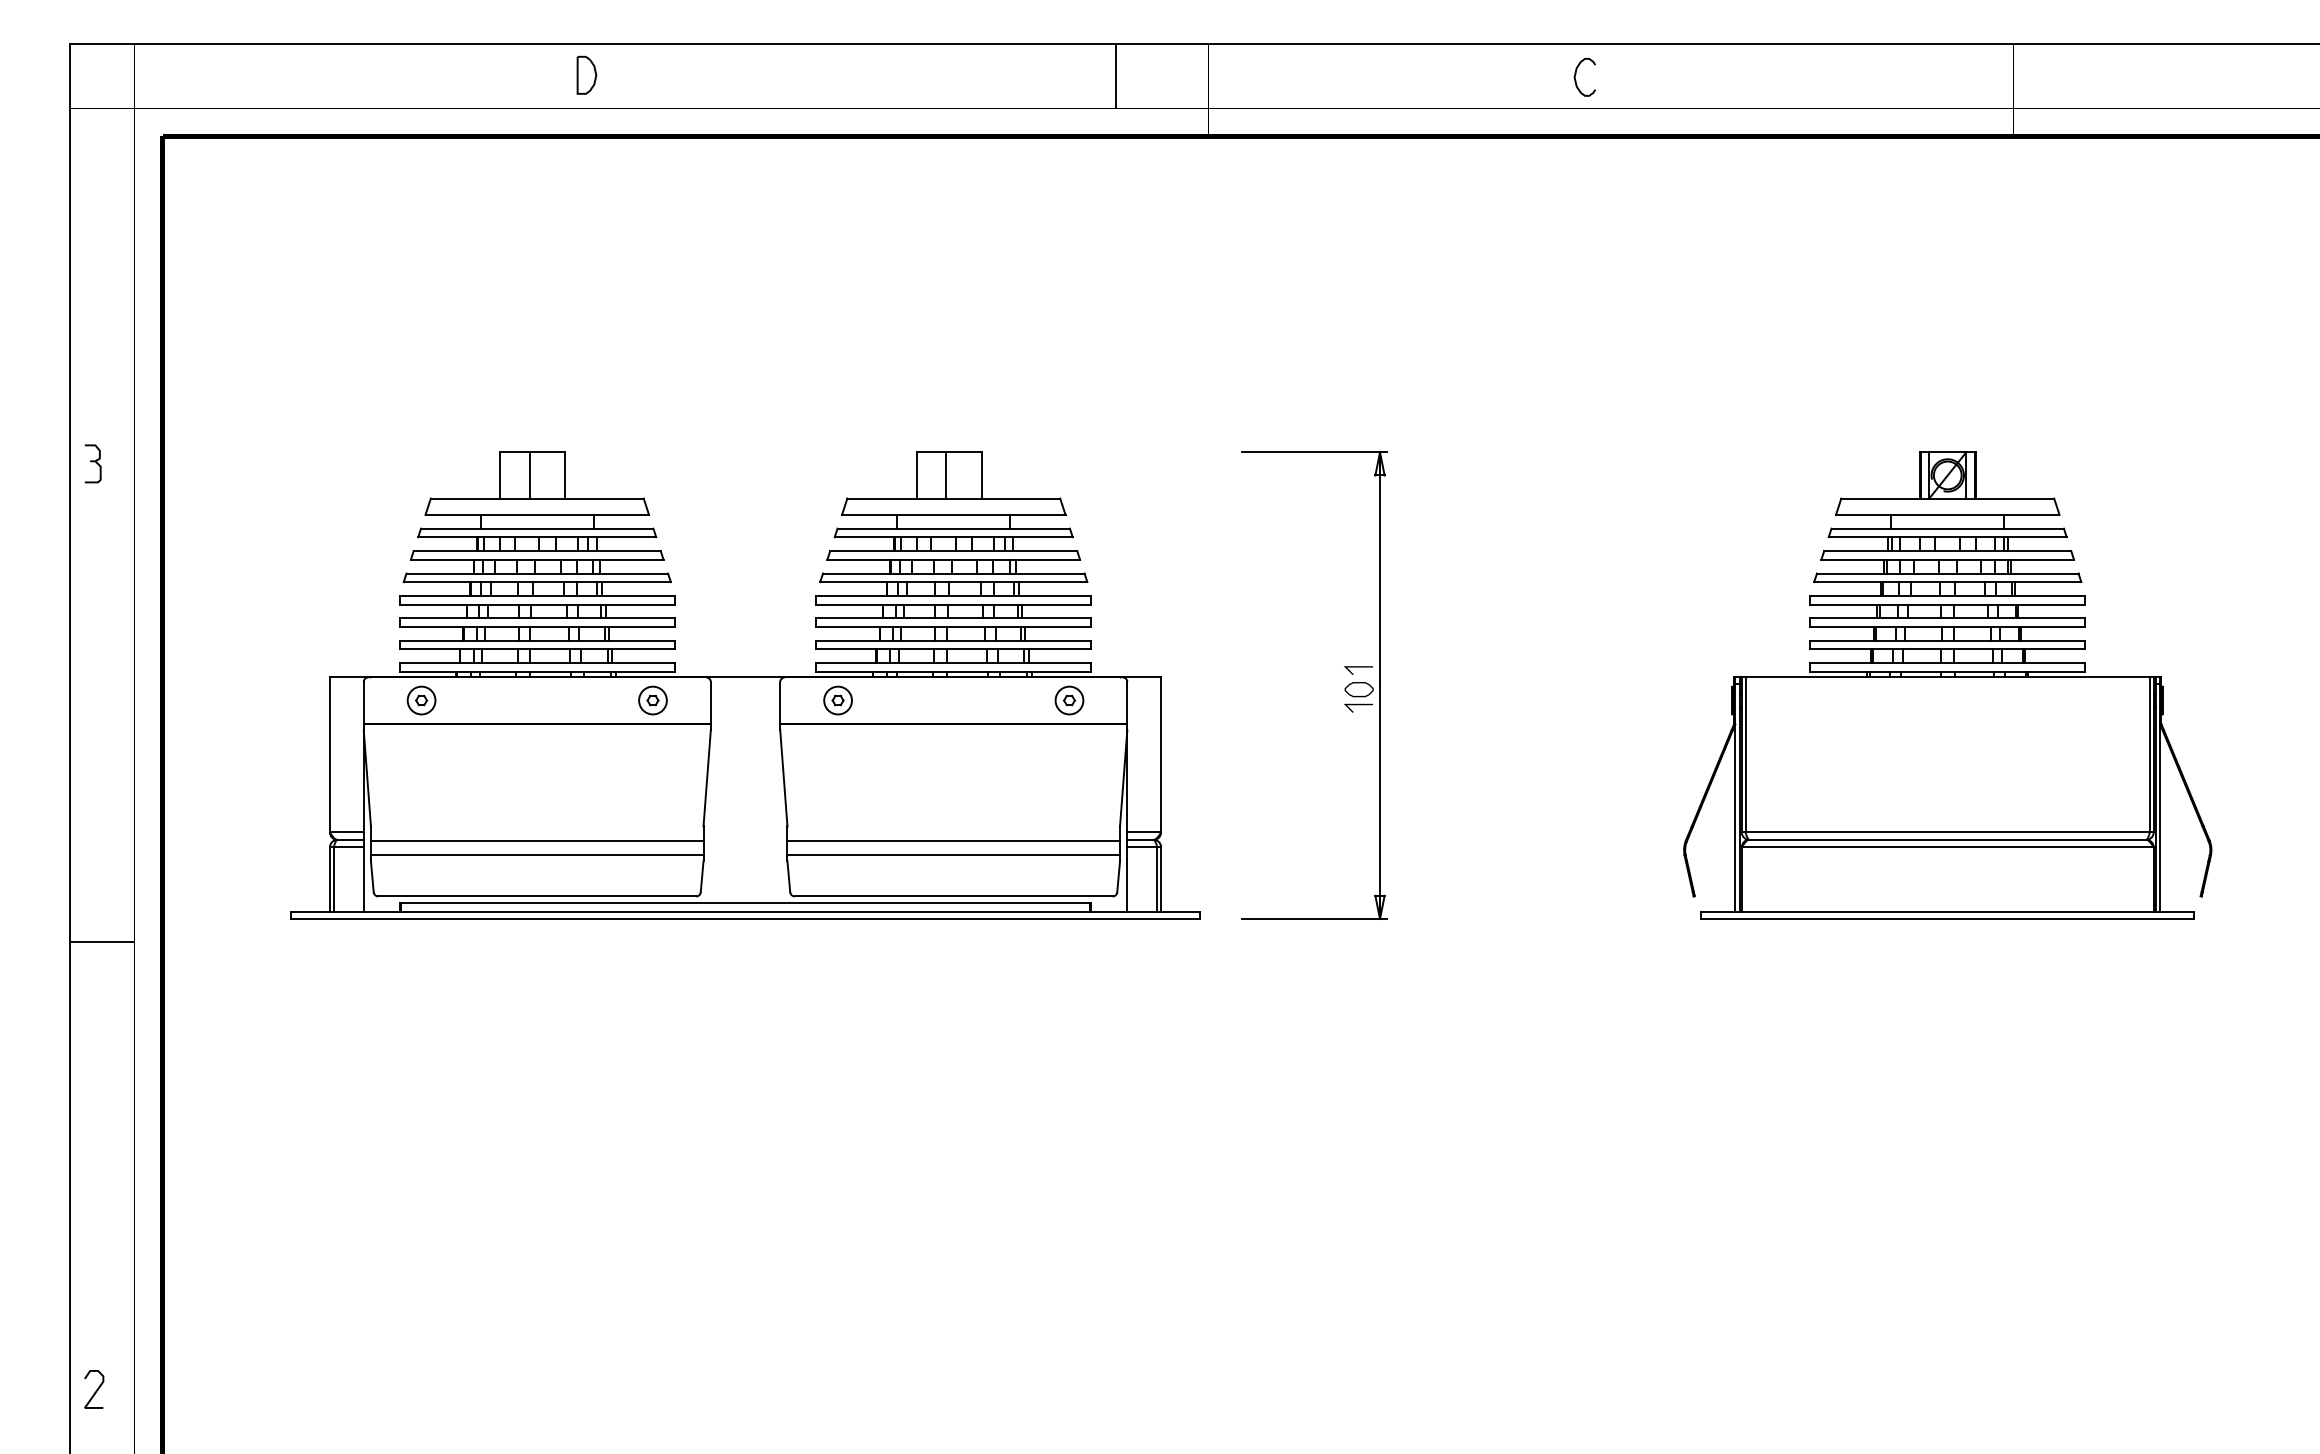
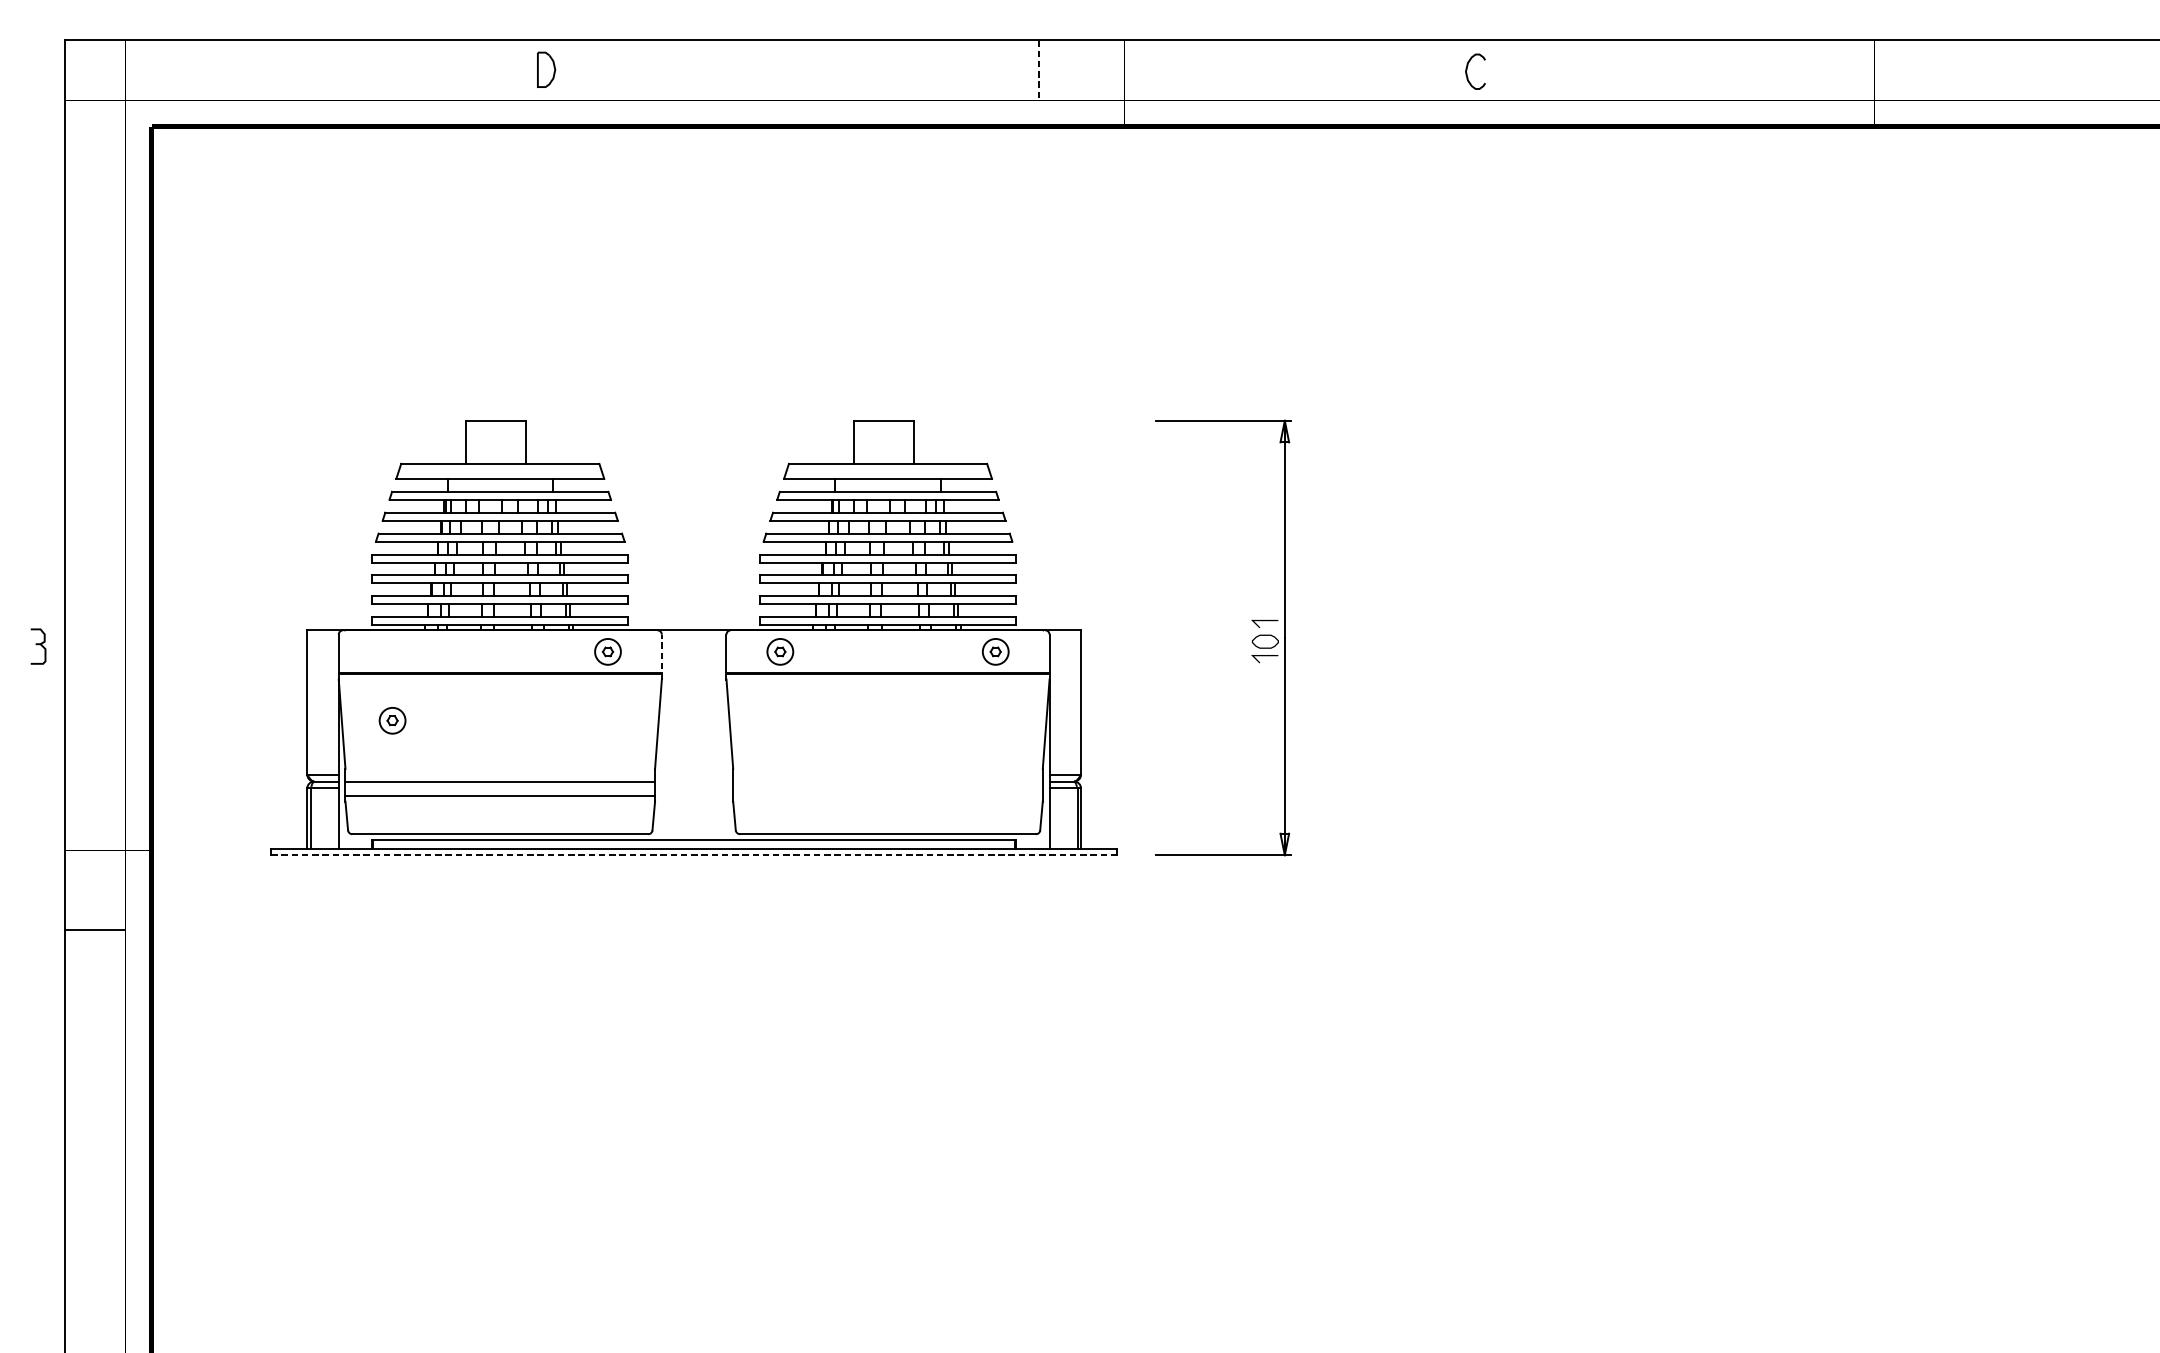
line: (1115, 76) -> (1038, 70), solid -> dashed
part: (92, 463) -> (37, 646), moved
line: (529, 475) -> (493, 442), removed
line: (946, 475) -> (881, 442), removed
part: (1947, 685) -> (1813, 637), removed
part: (421, 700) -> (392, 720), moved
line: (710, 705) -> (661, 656), solid -> dashed
line: (953, 840) -> (887, 782), removed
line: (953, 855) -> (887, 796), removed
line: (745, 919) -> (694, 855), solid -> dashed
line: (101, 941) -> (94, 930), moved
curve: (96, 1389) -> (89, 1293), removed

